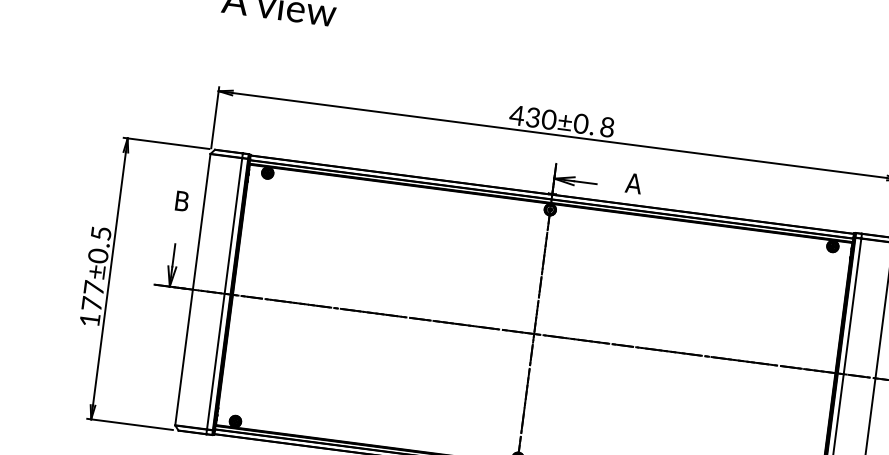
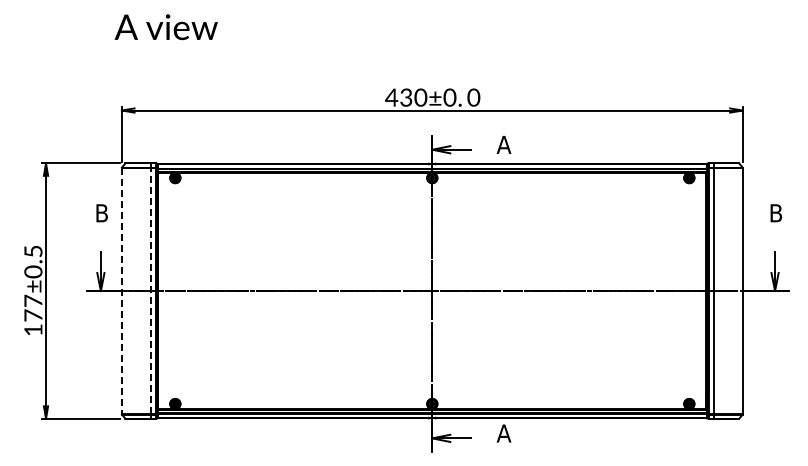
text: (607, 127) -> (473, 97), 8 -> 0
line: (192, 290) -> (121, 291), solid -> dashed
line: (224, 293) -> (150, 290), solid -> dashed

